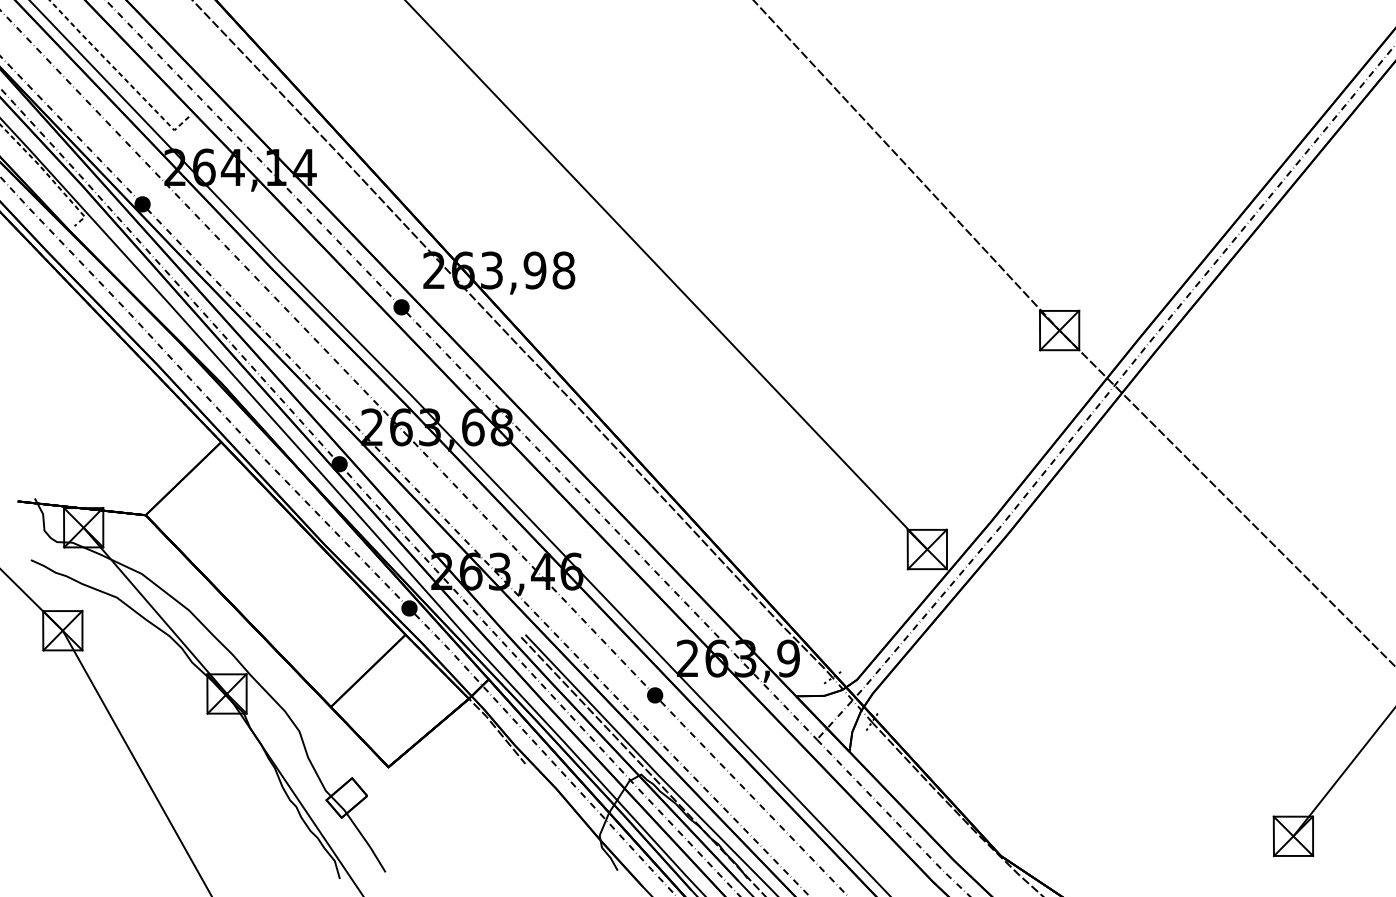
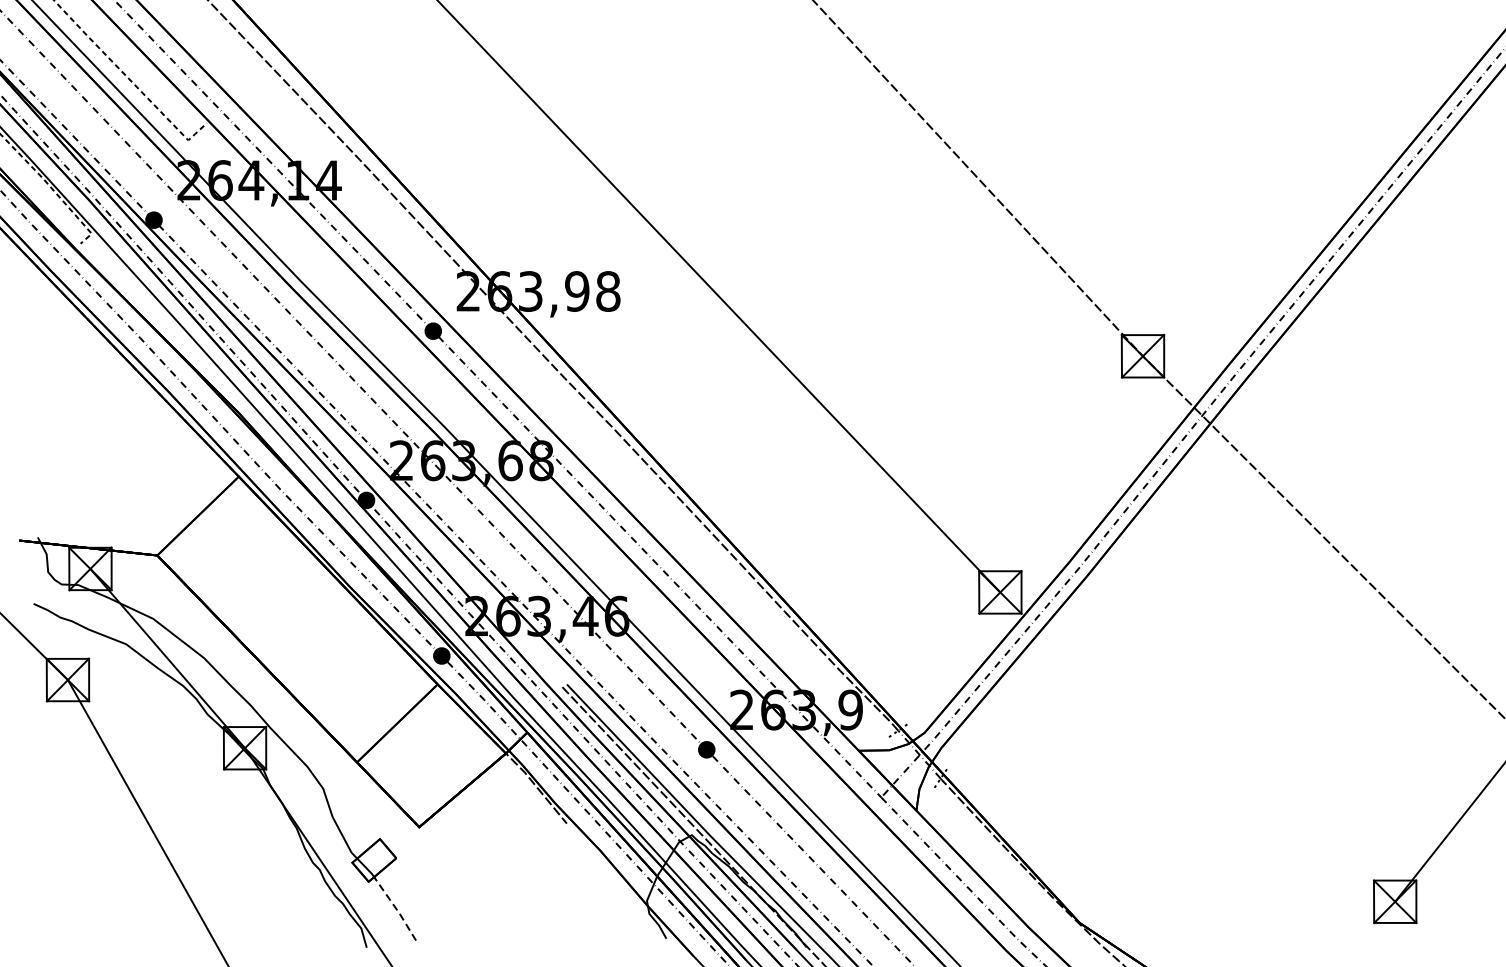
line: (367, 842) -> (396, 908), solid -> dashed

